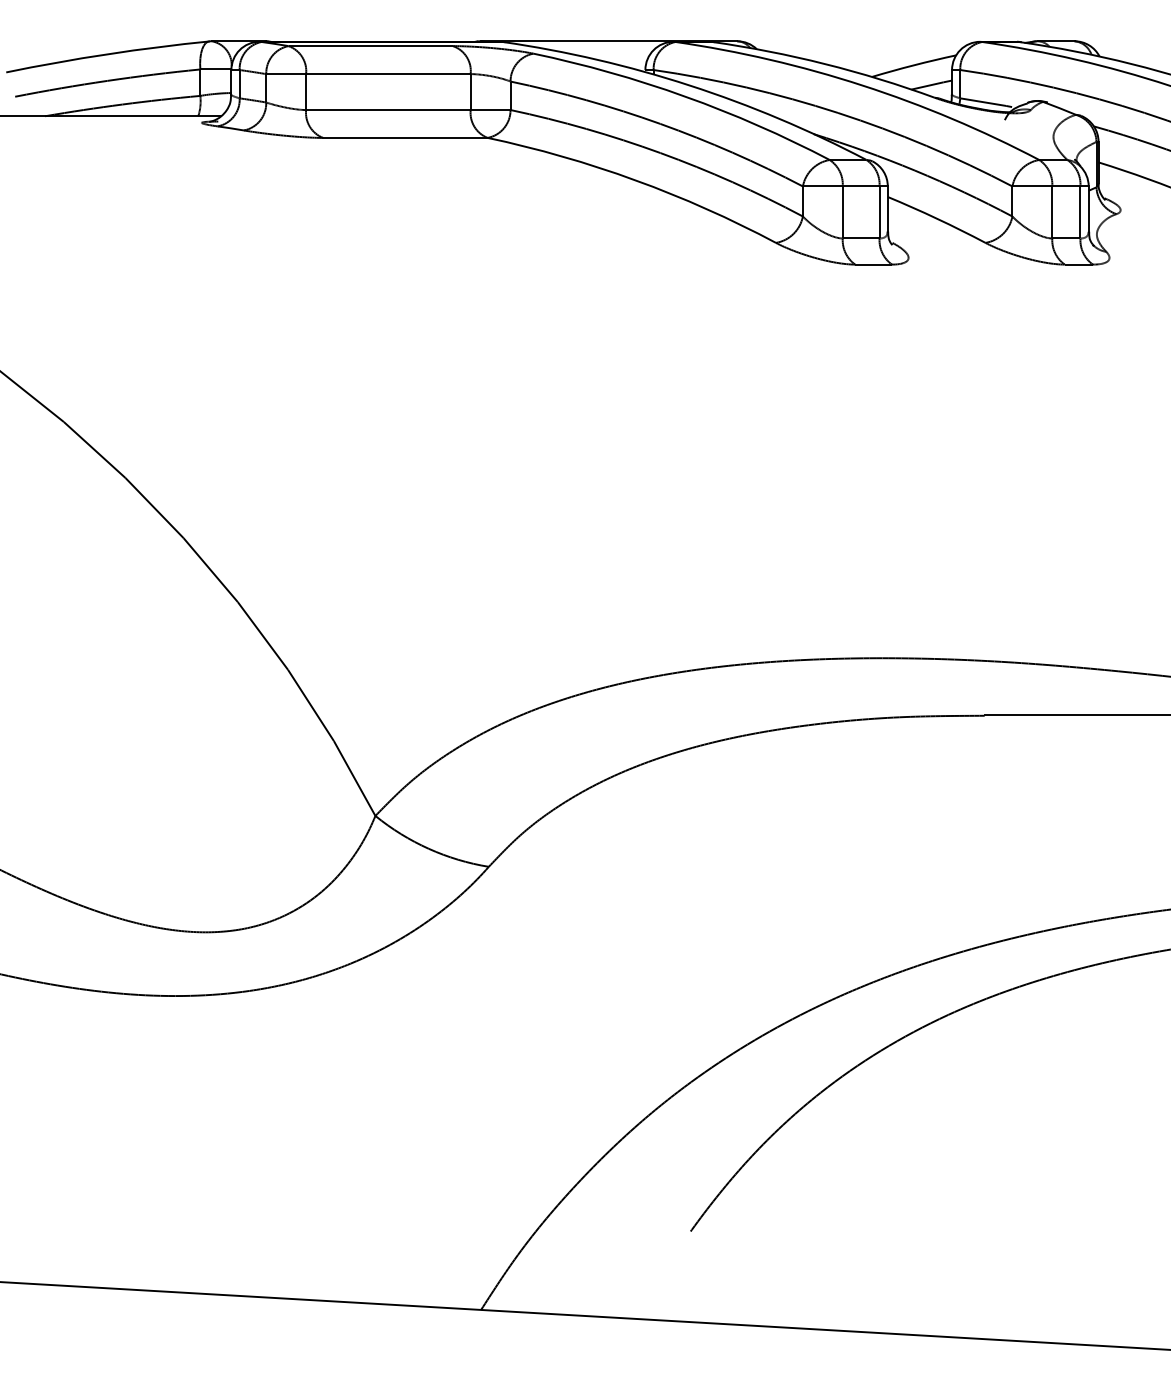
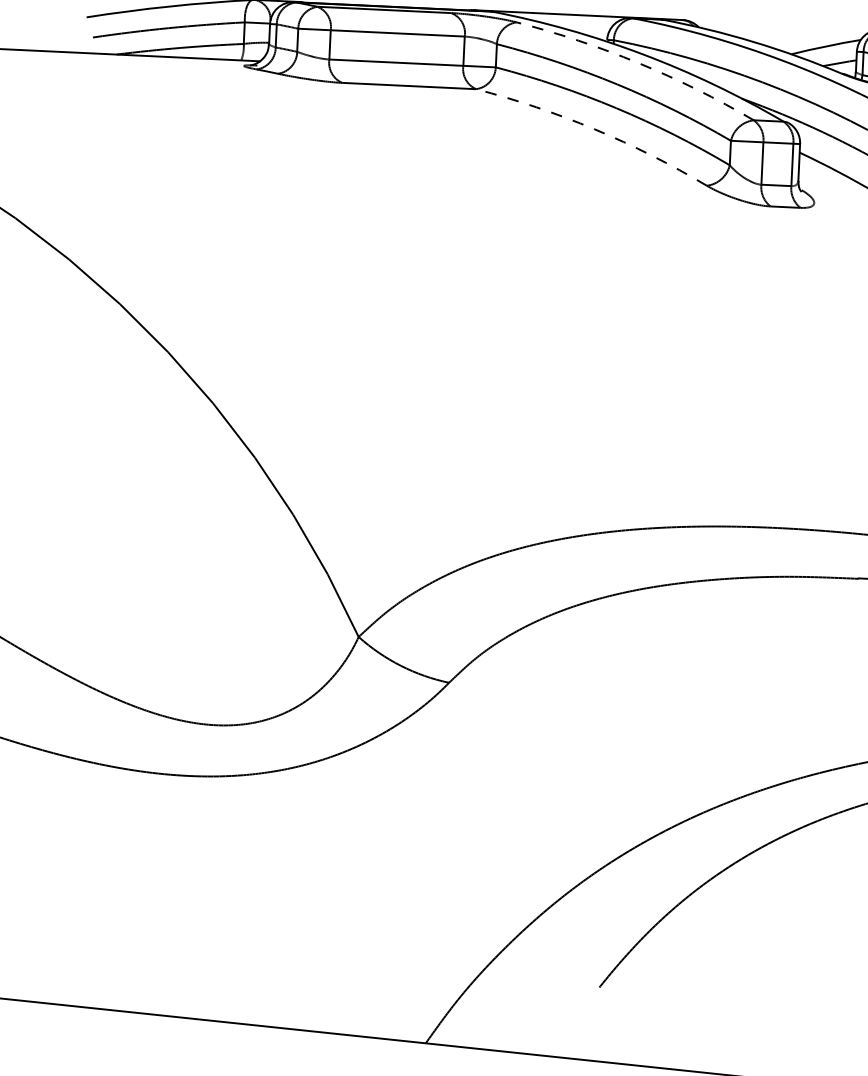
arc: (685, 96) -> (638, 63), solid -> dashed
arc: (635, 180) -> (594, 129), solid -> dashed

